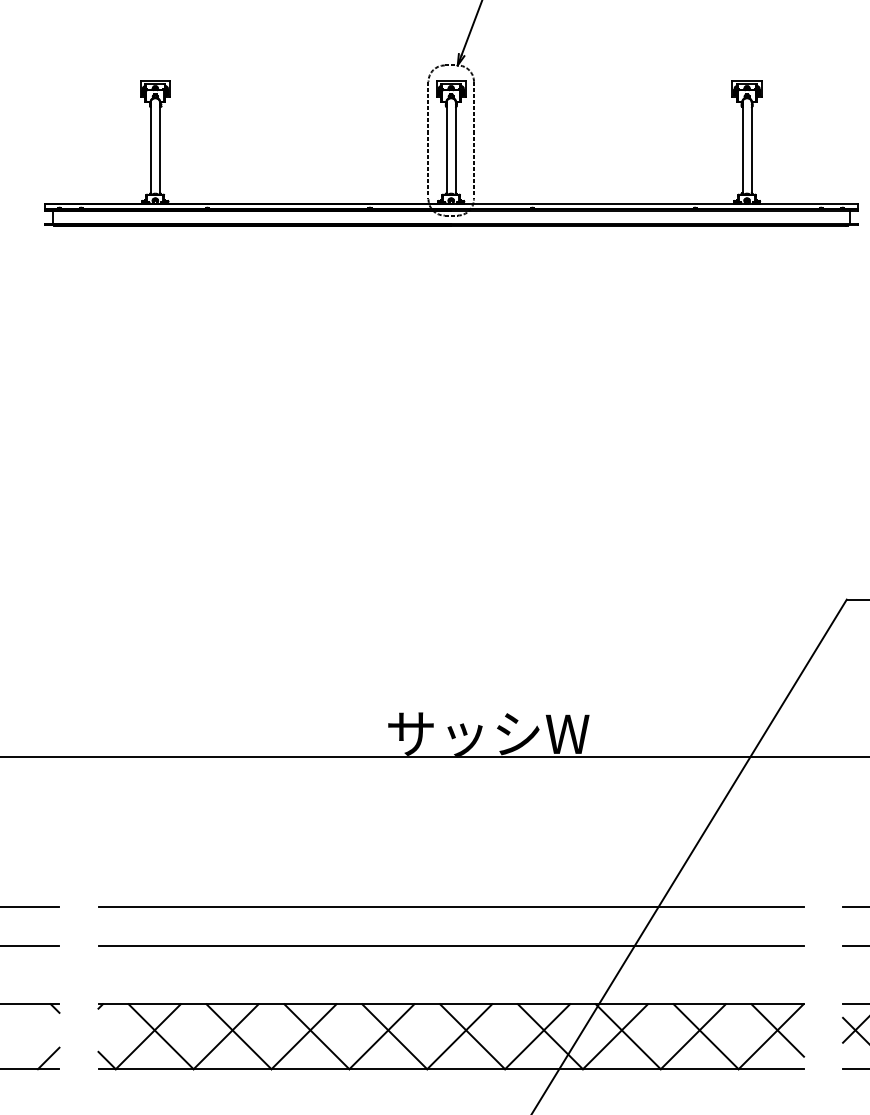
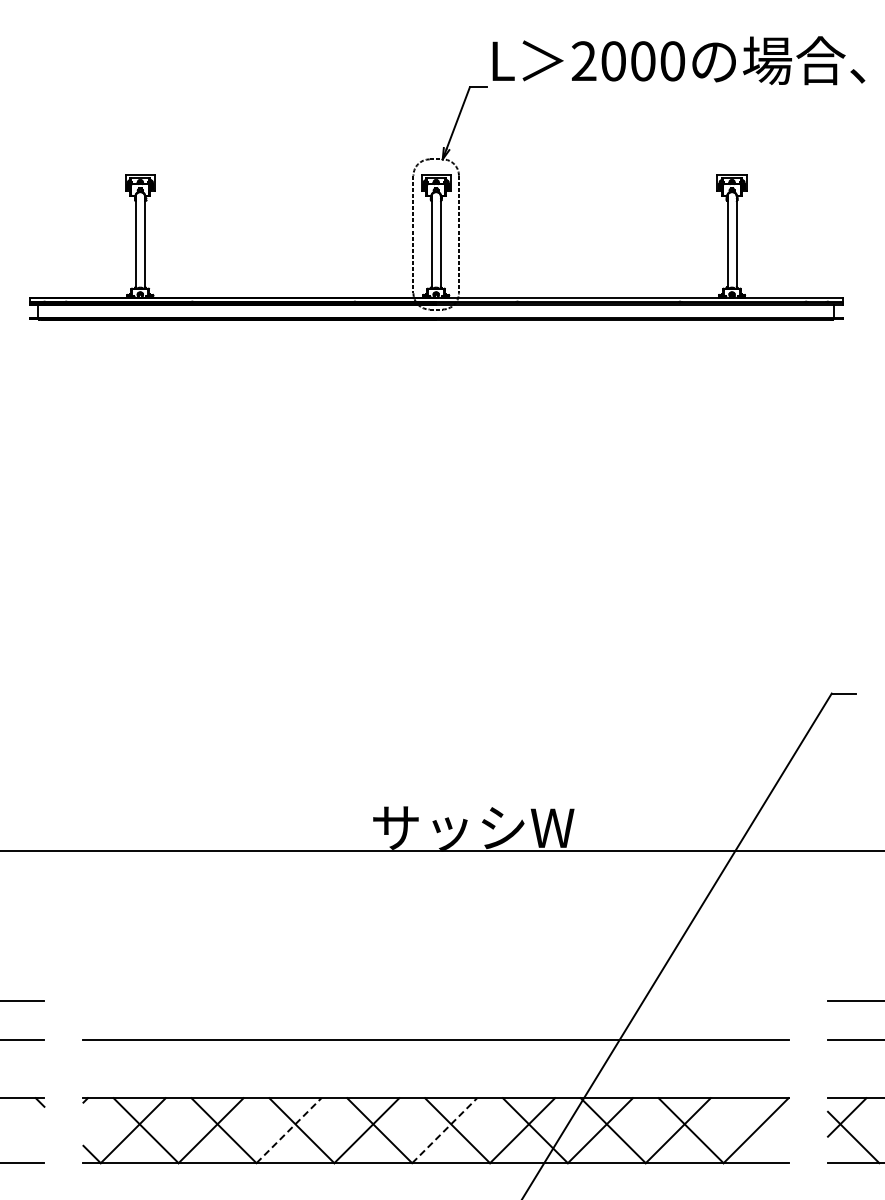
line: (450, 906) -> (435, 1000), removed
line: (777, 1030) -> (762, 1124), removed
line: (304, 1036) -> (289, 1130), solid -> dashed
line: (459, 1036) -> (444, 1130), solid -> dashed
line: (48, 1058) -> (33, 1152), removed

